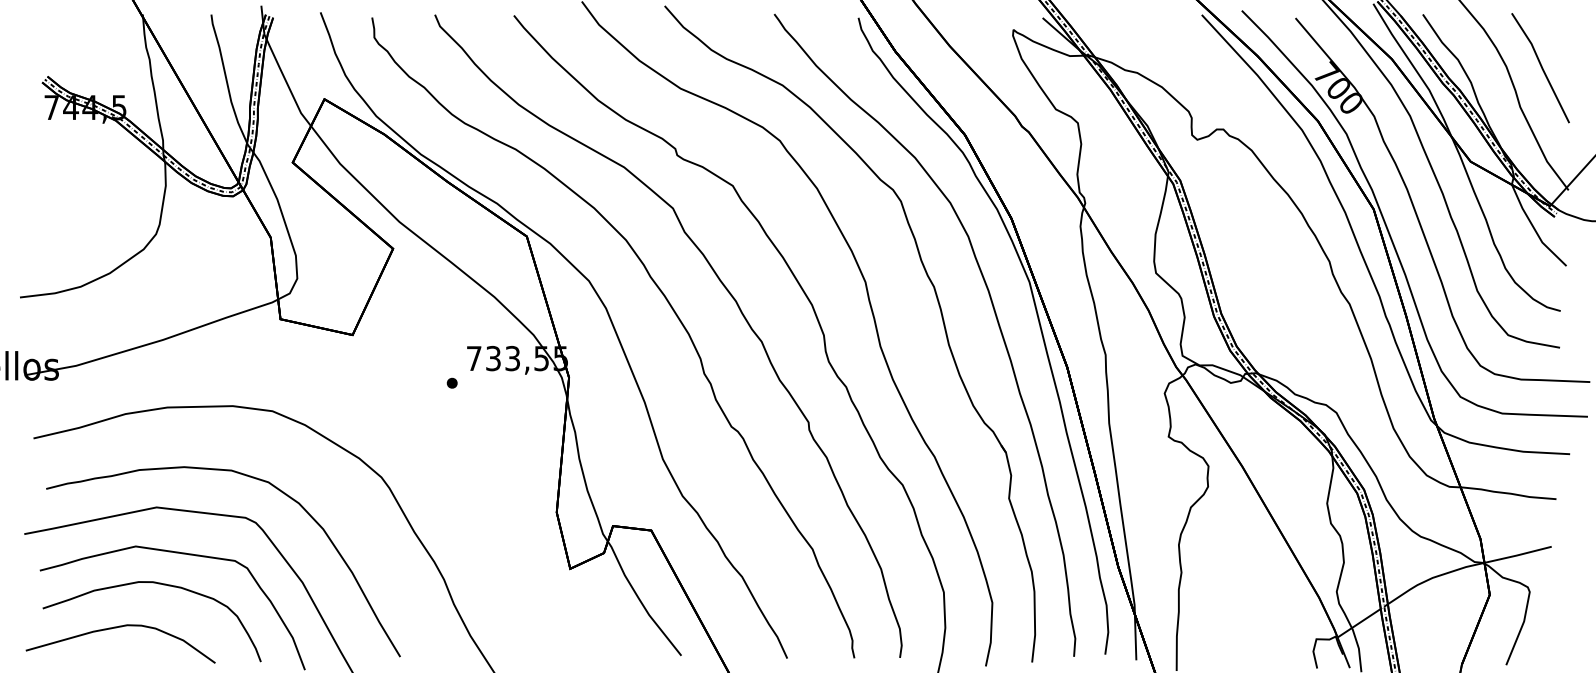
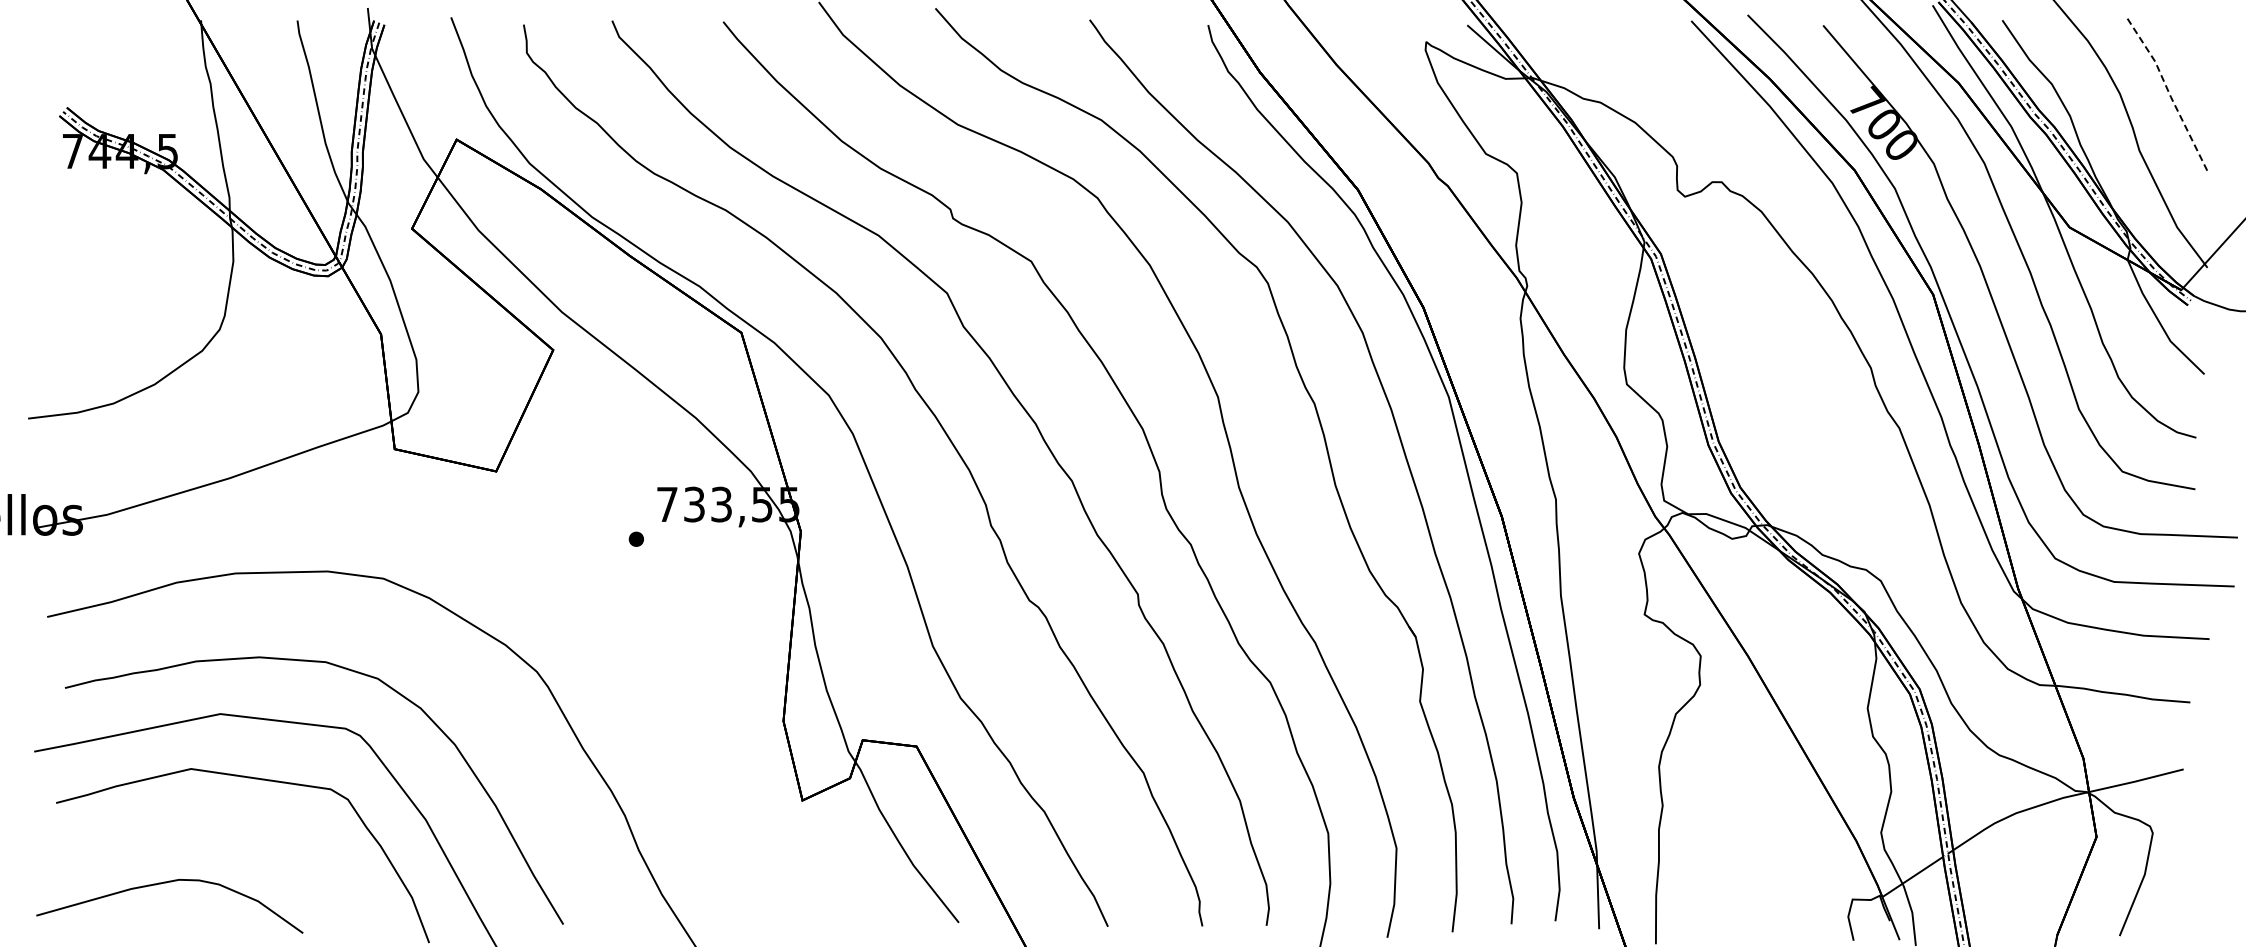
line: (1541, 67) -> (2169, 94), solid -> dashed
curve: (160, 584) -> (225, 822), removed

